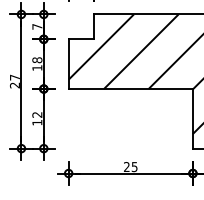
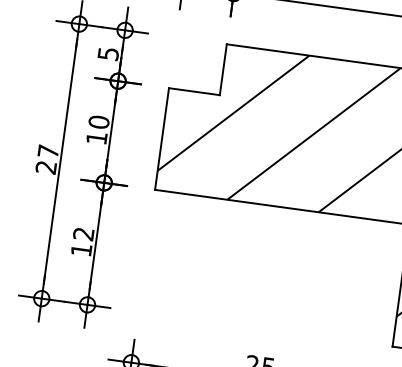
text: (37, 26) -> (108, 53), 7 -> 5
text: (37, 60) -> (99, 122), 18 -> 10

